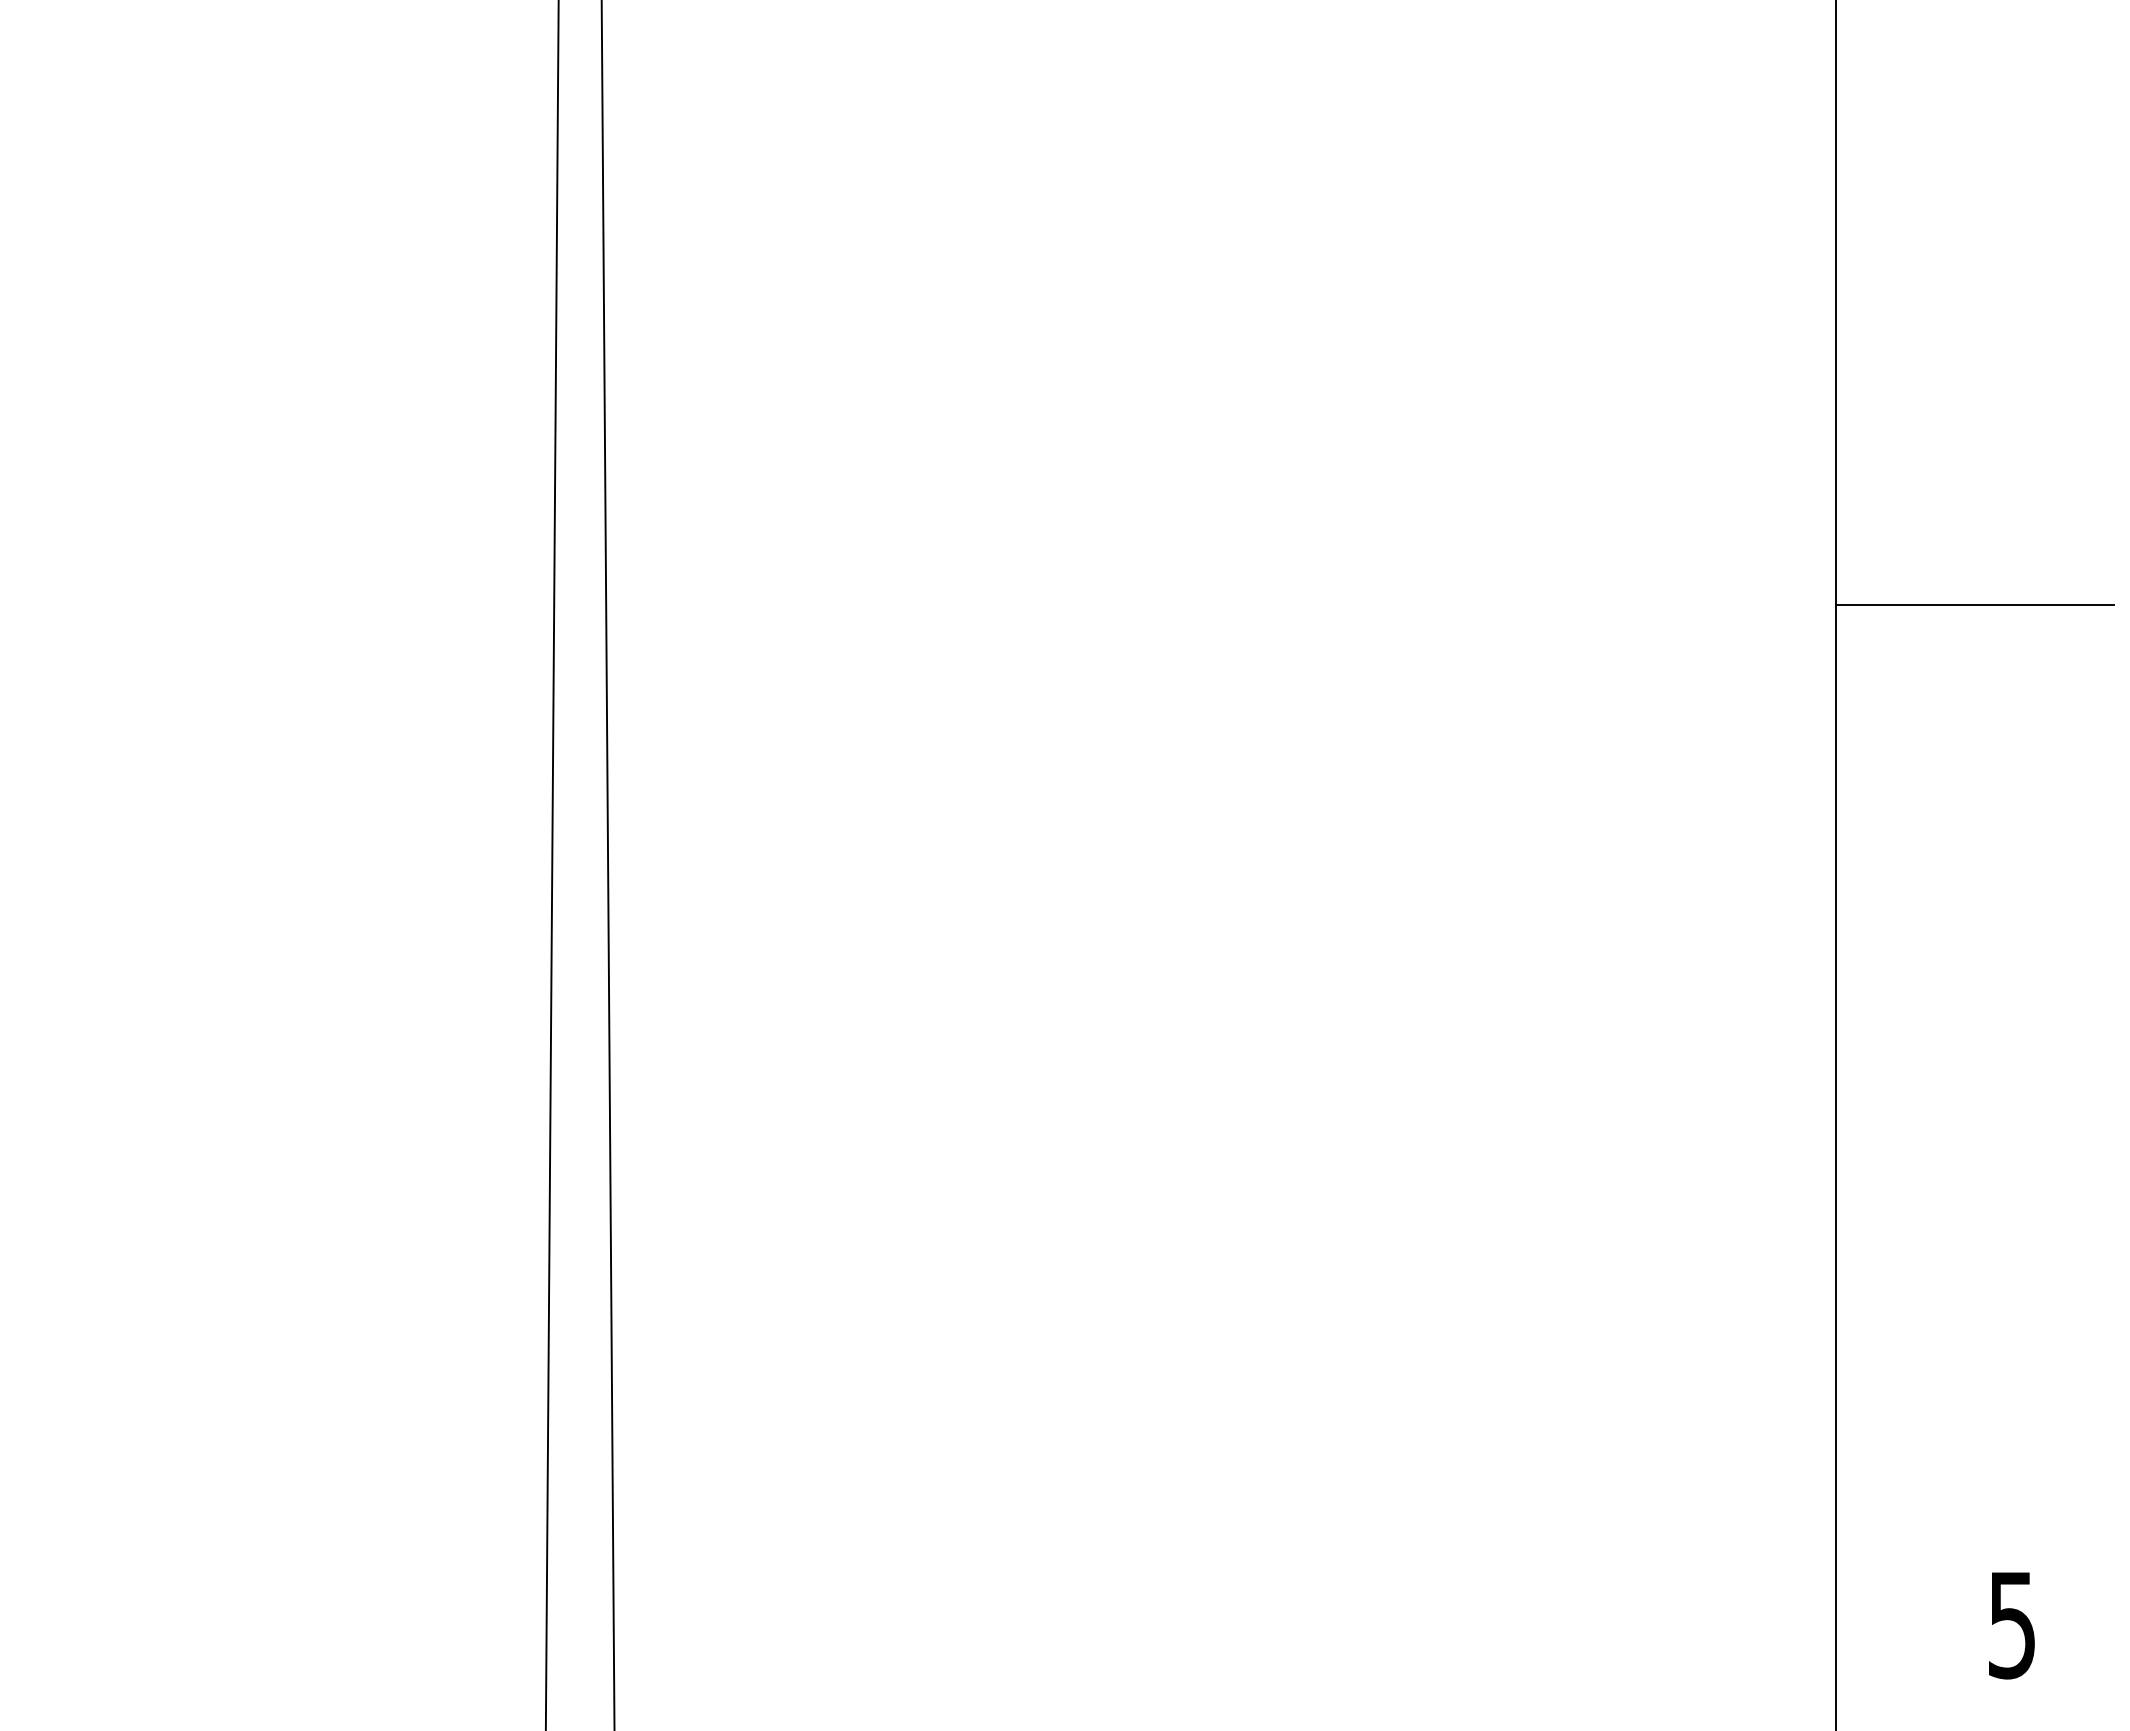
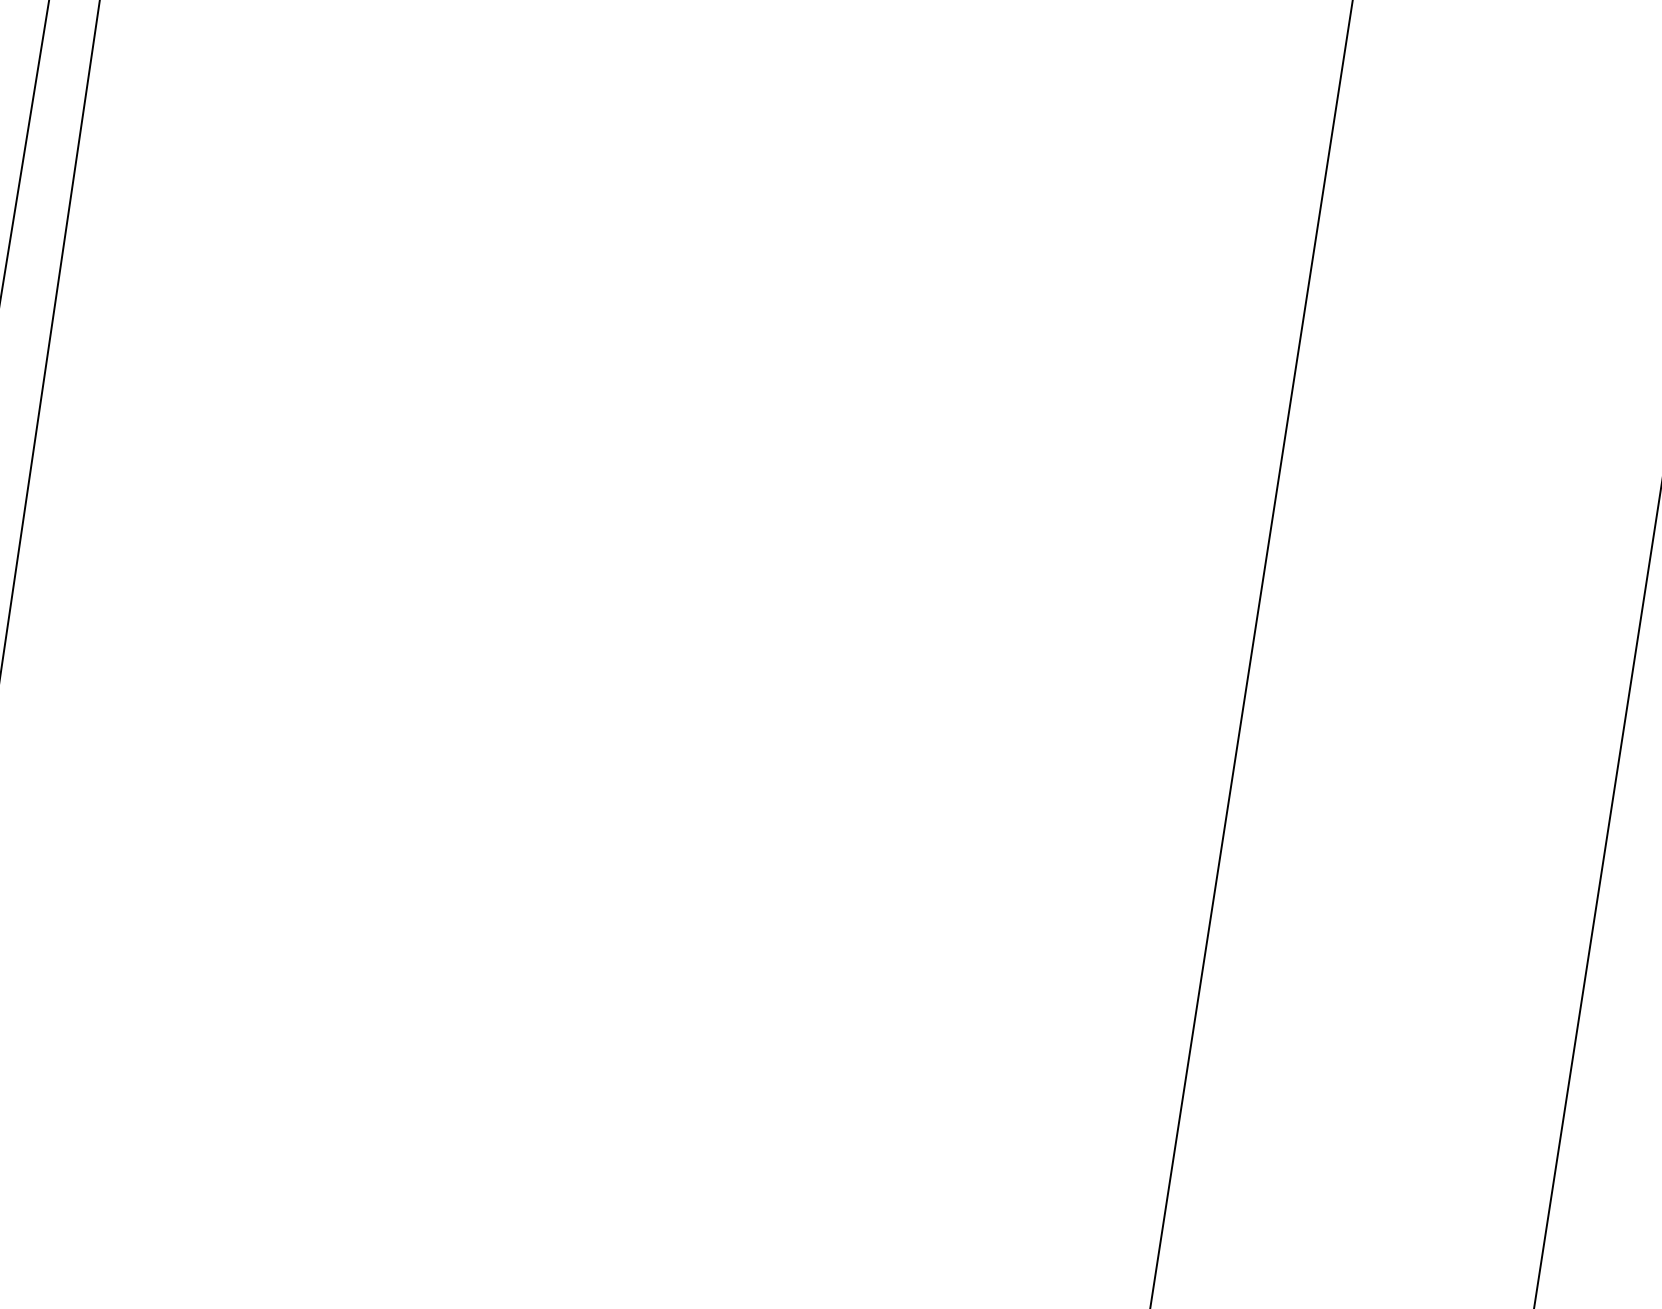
line: (1974, 604) -> (1438, 360), removed

